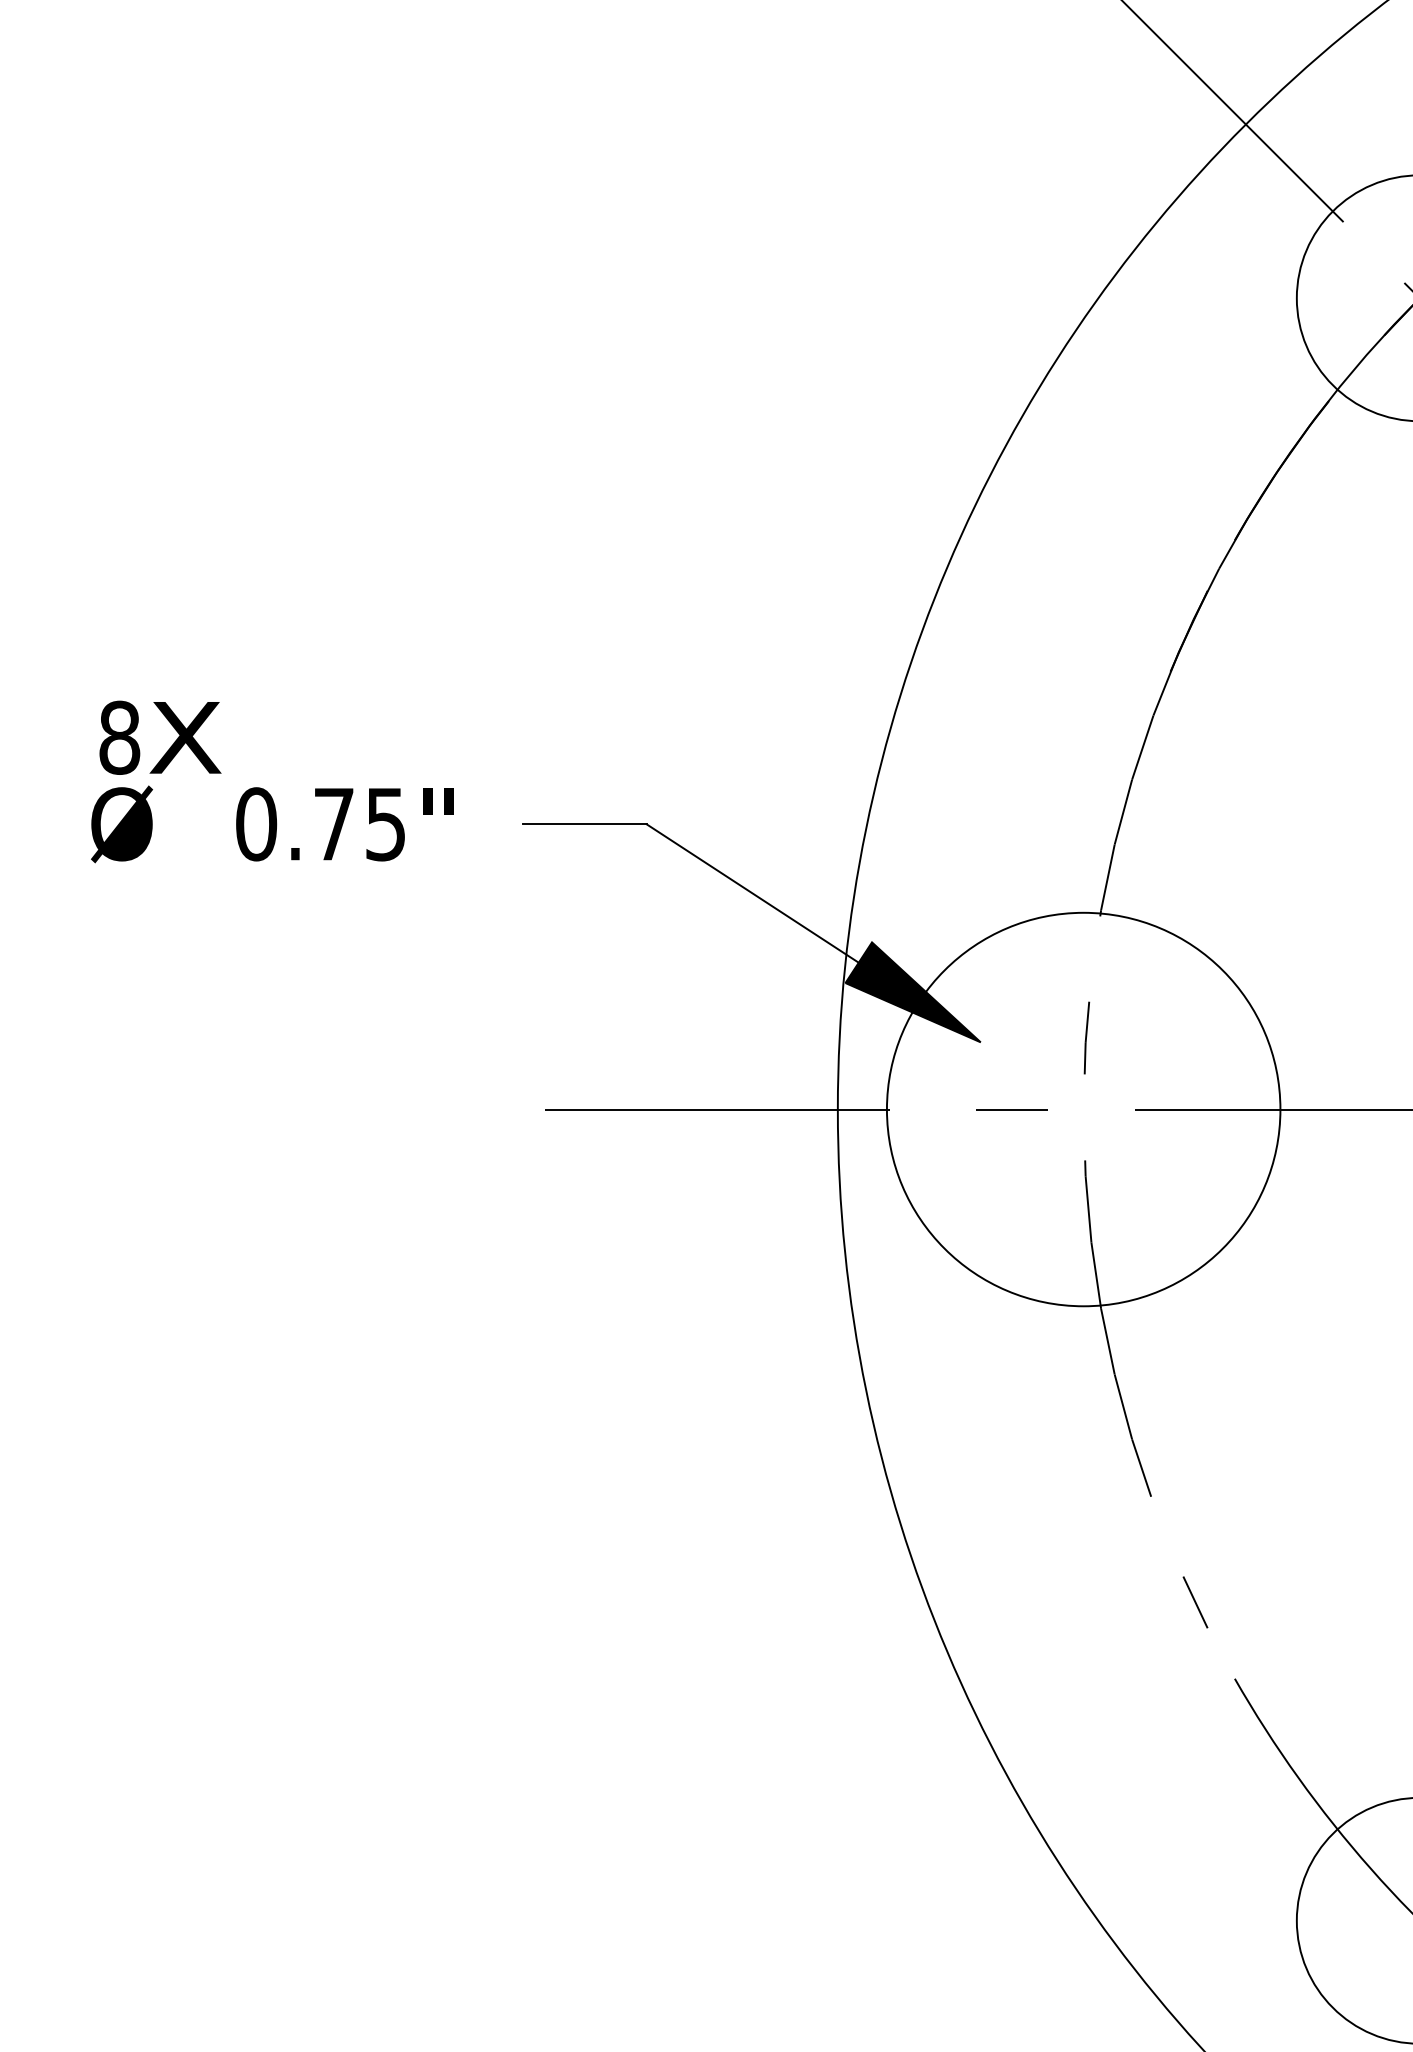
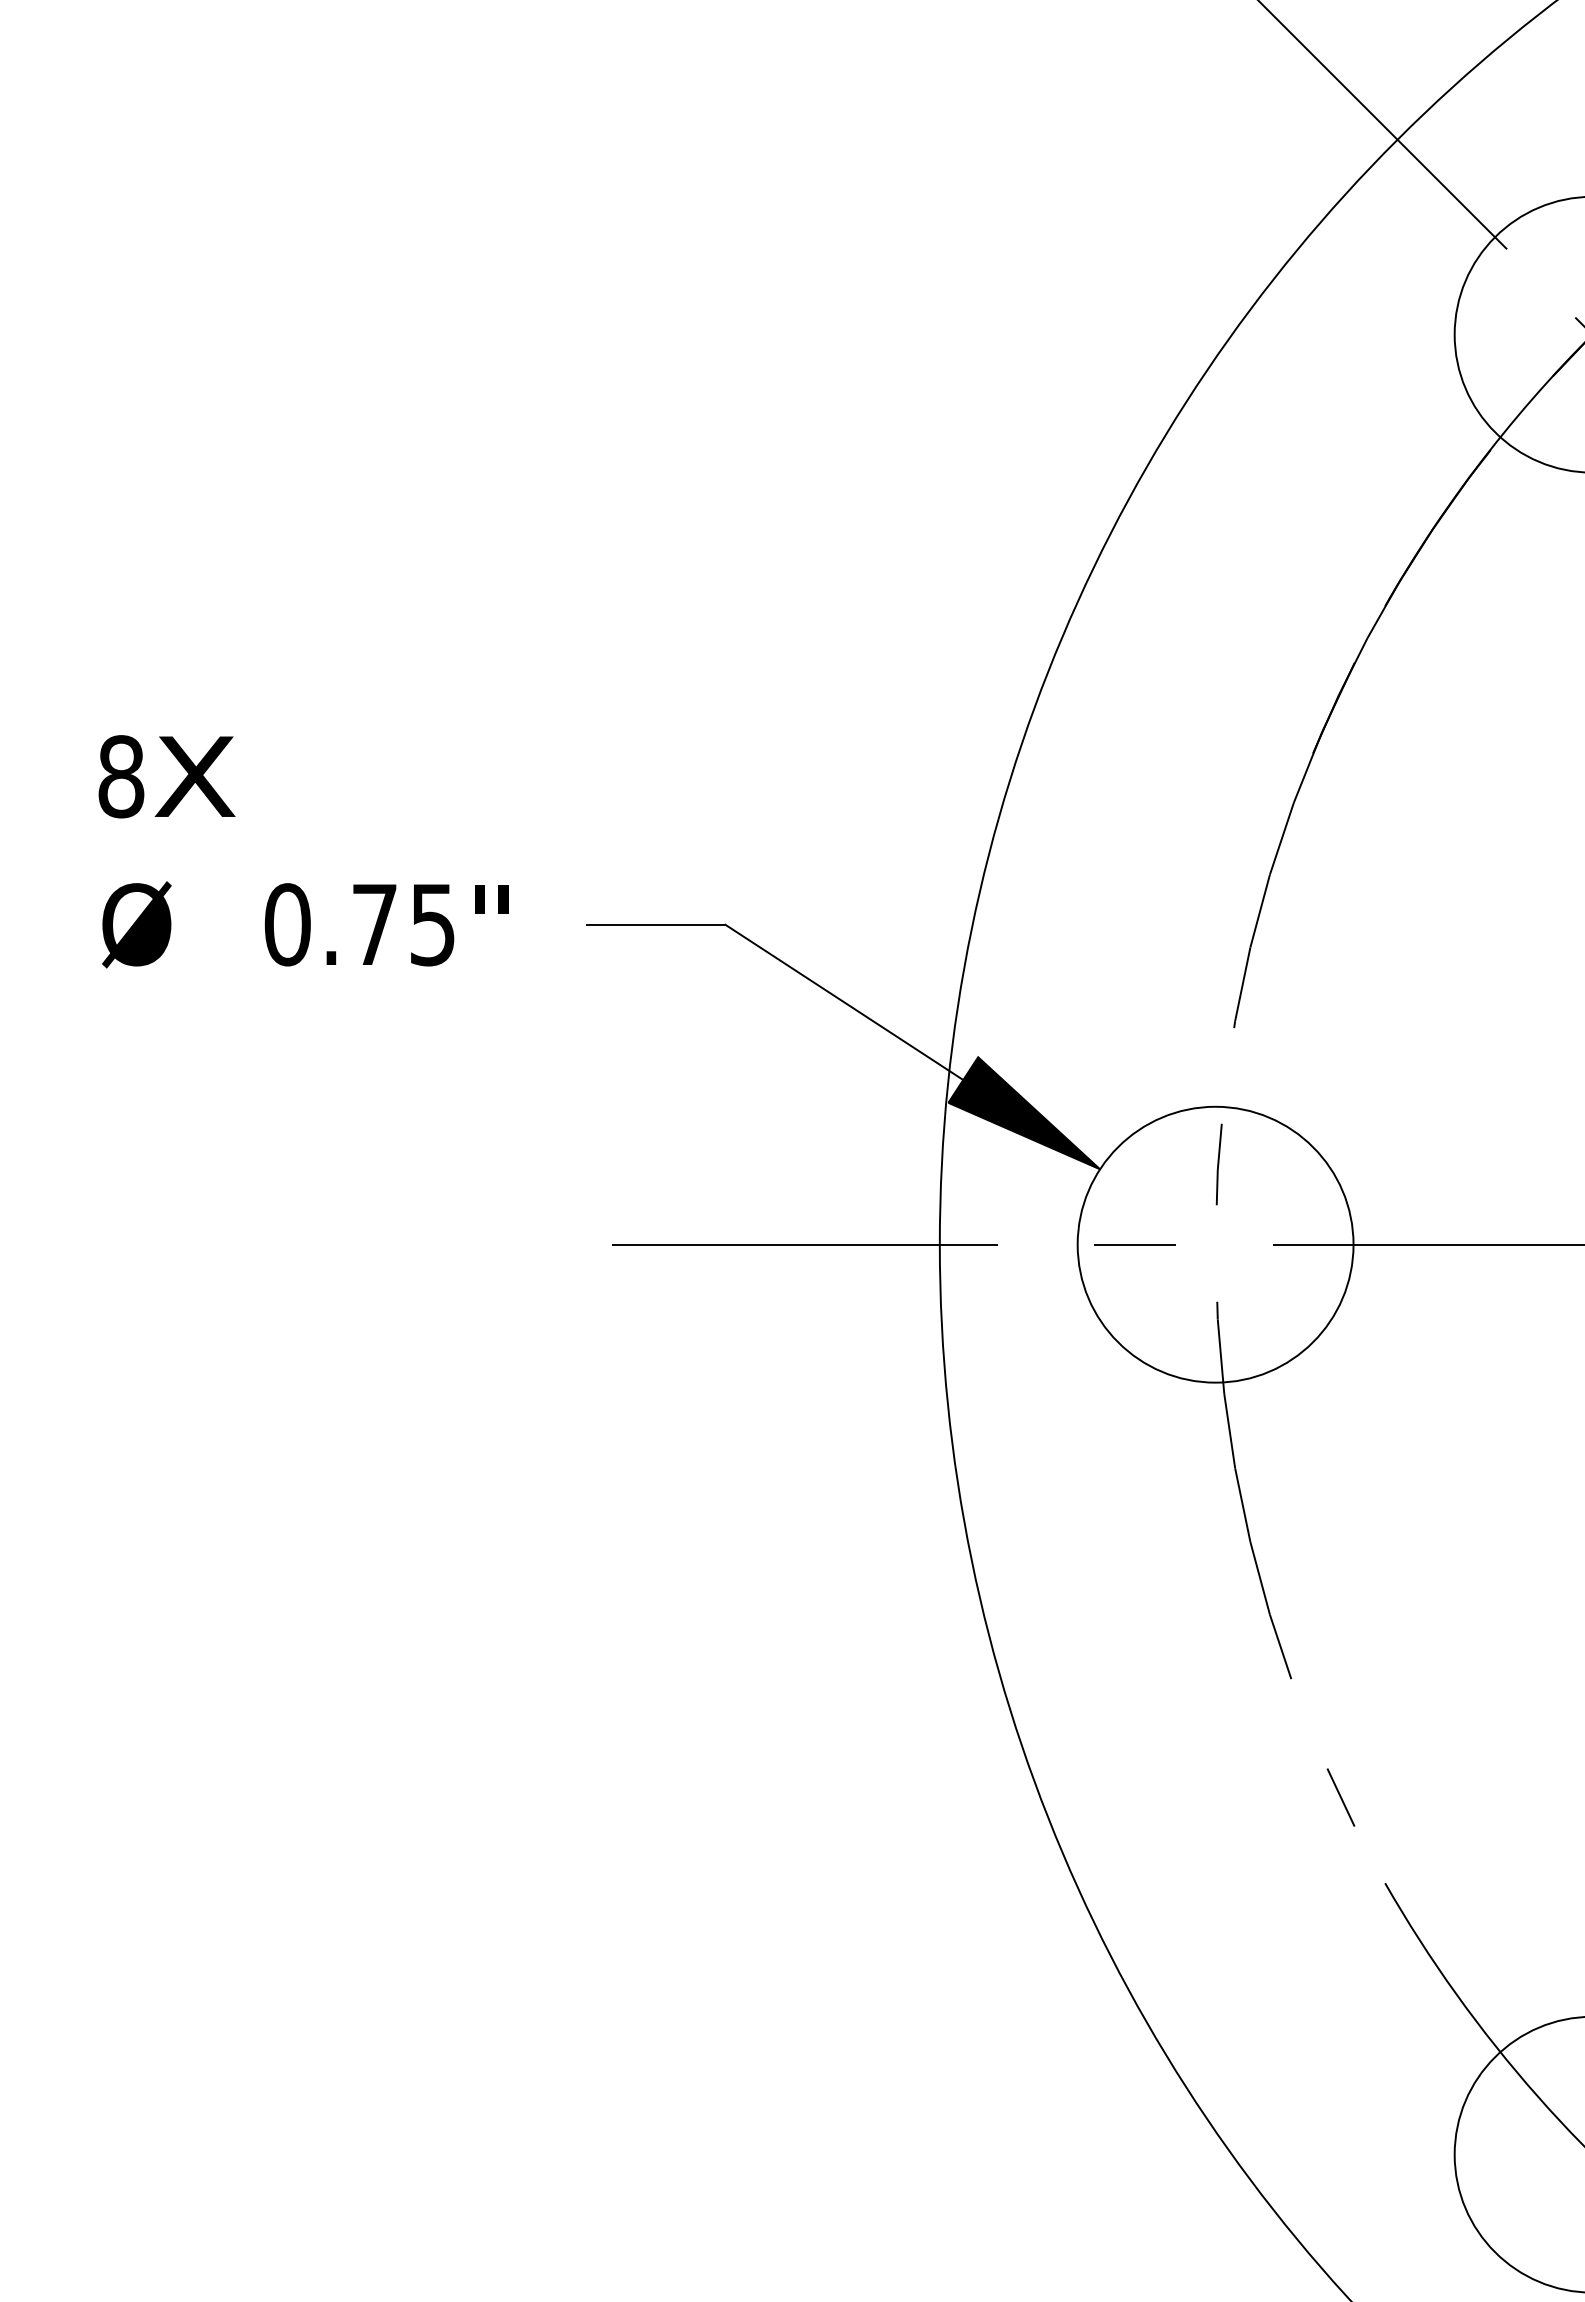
text: (160, 737) -> (166, 776), moved
circle: (1083, 1109) -> (1215, 1244), size x0.62

